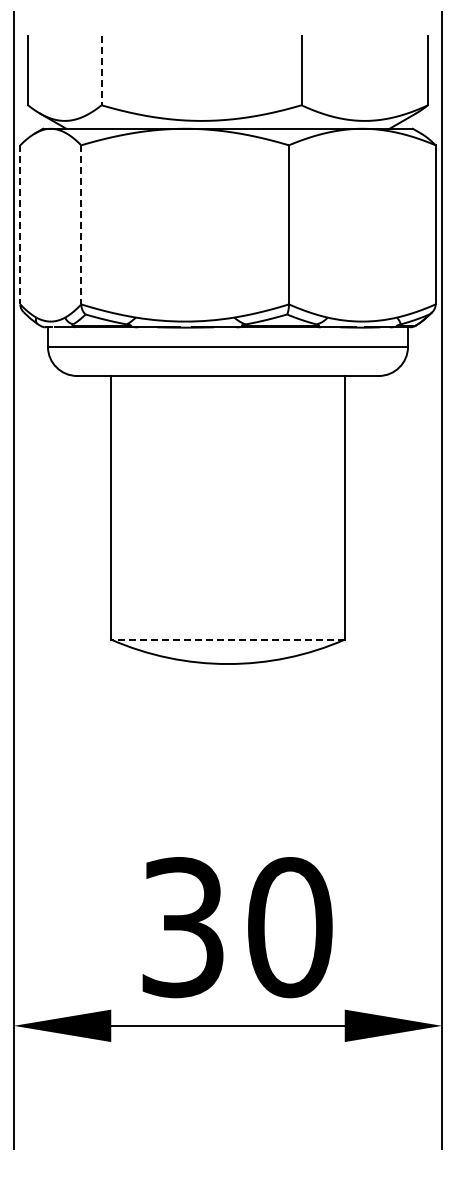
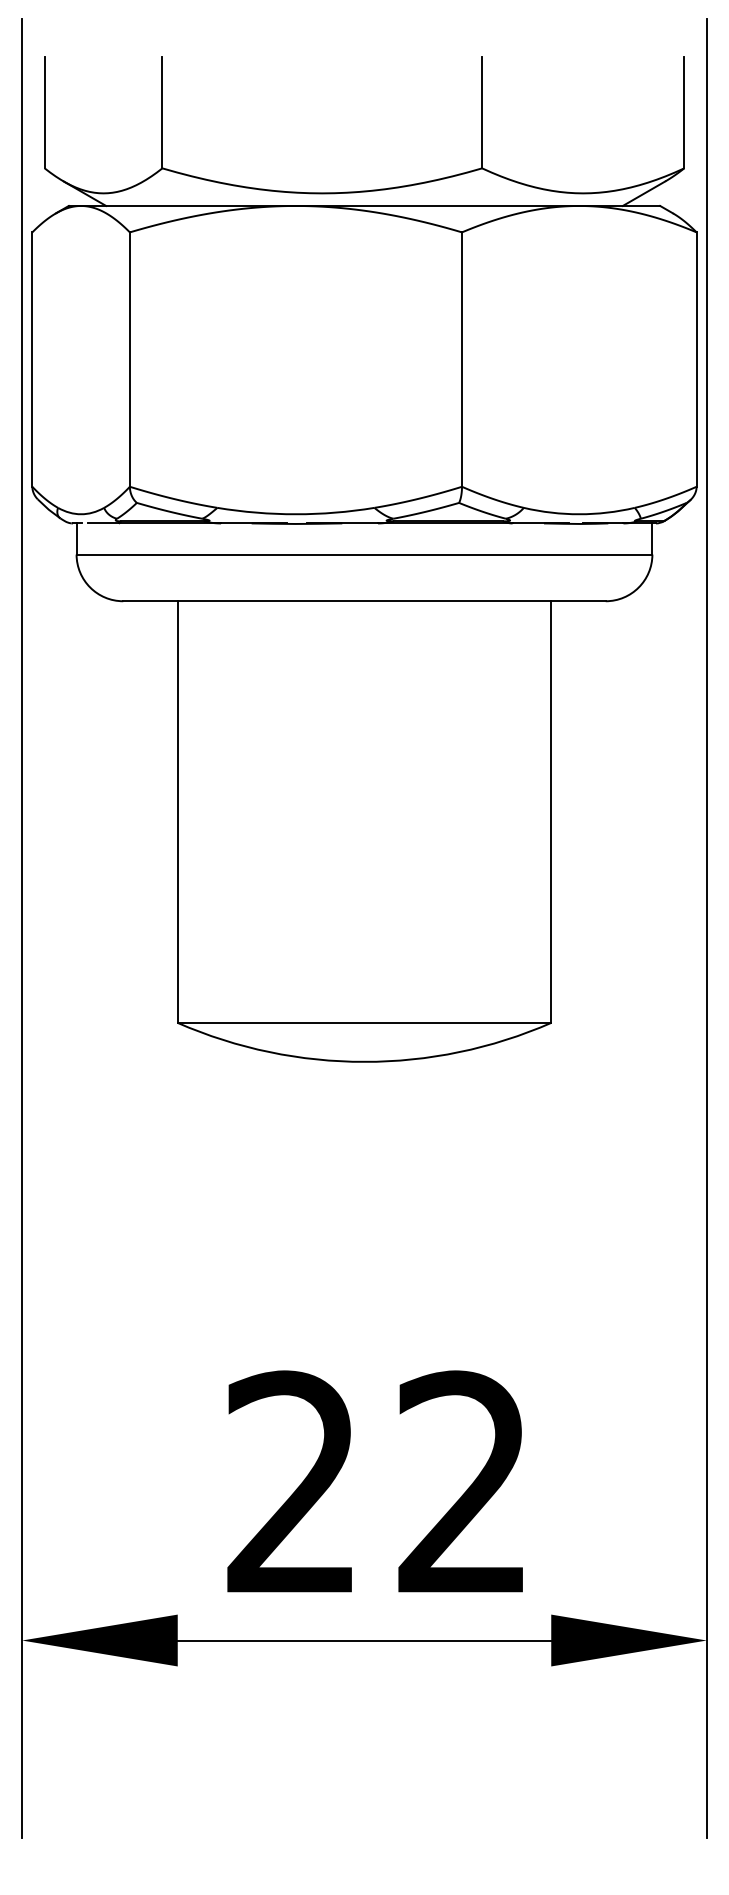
line: (101, 70) -> (162, 112), dashed -> solid
line: (20, 224) -> (32, 358), dashed -> solid
line: (81, 224) -> (130, 358), dashed -> solid
line: (227, 639) -> (363, 1022), dashed -> solid
text: (237, 927) -> (379, 1483), 30 -> 22

